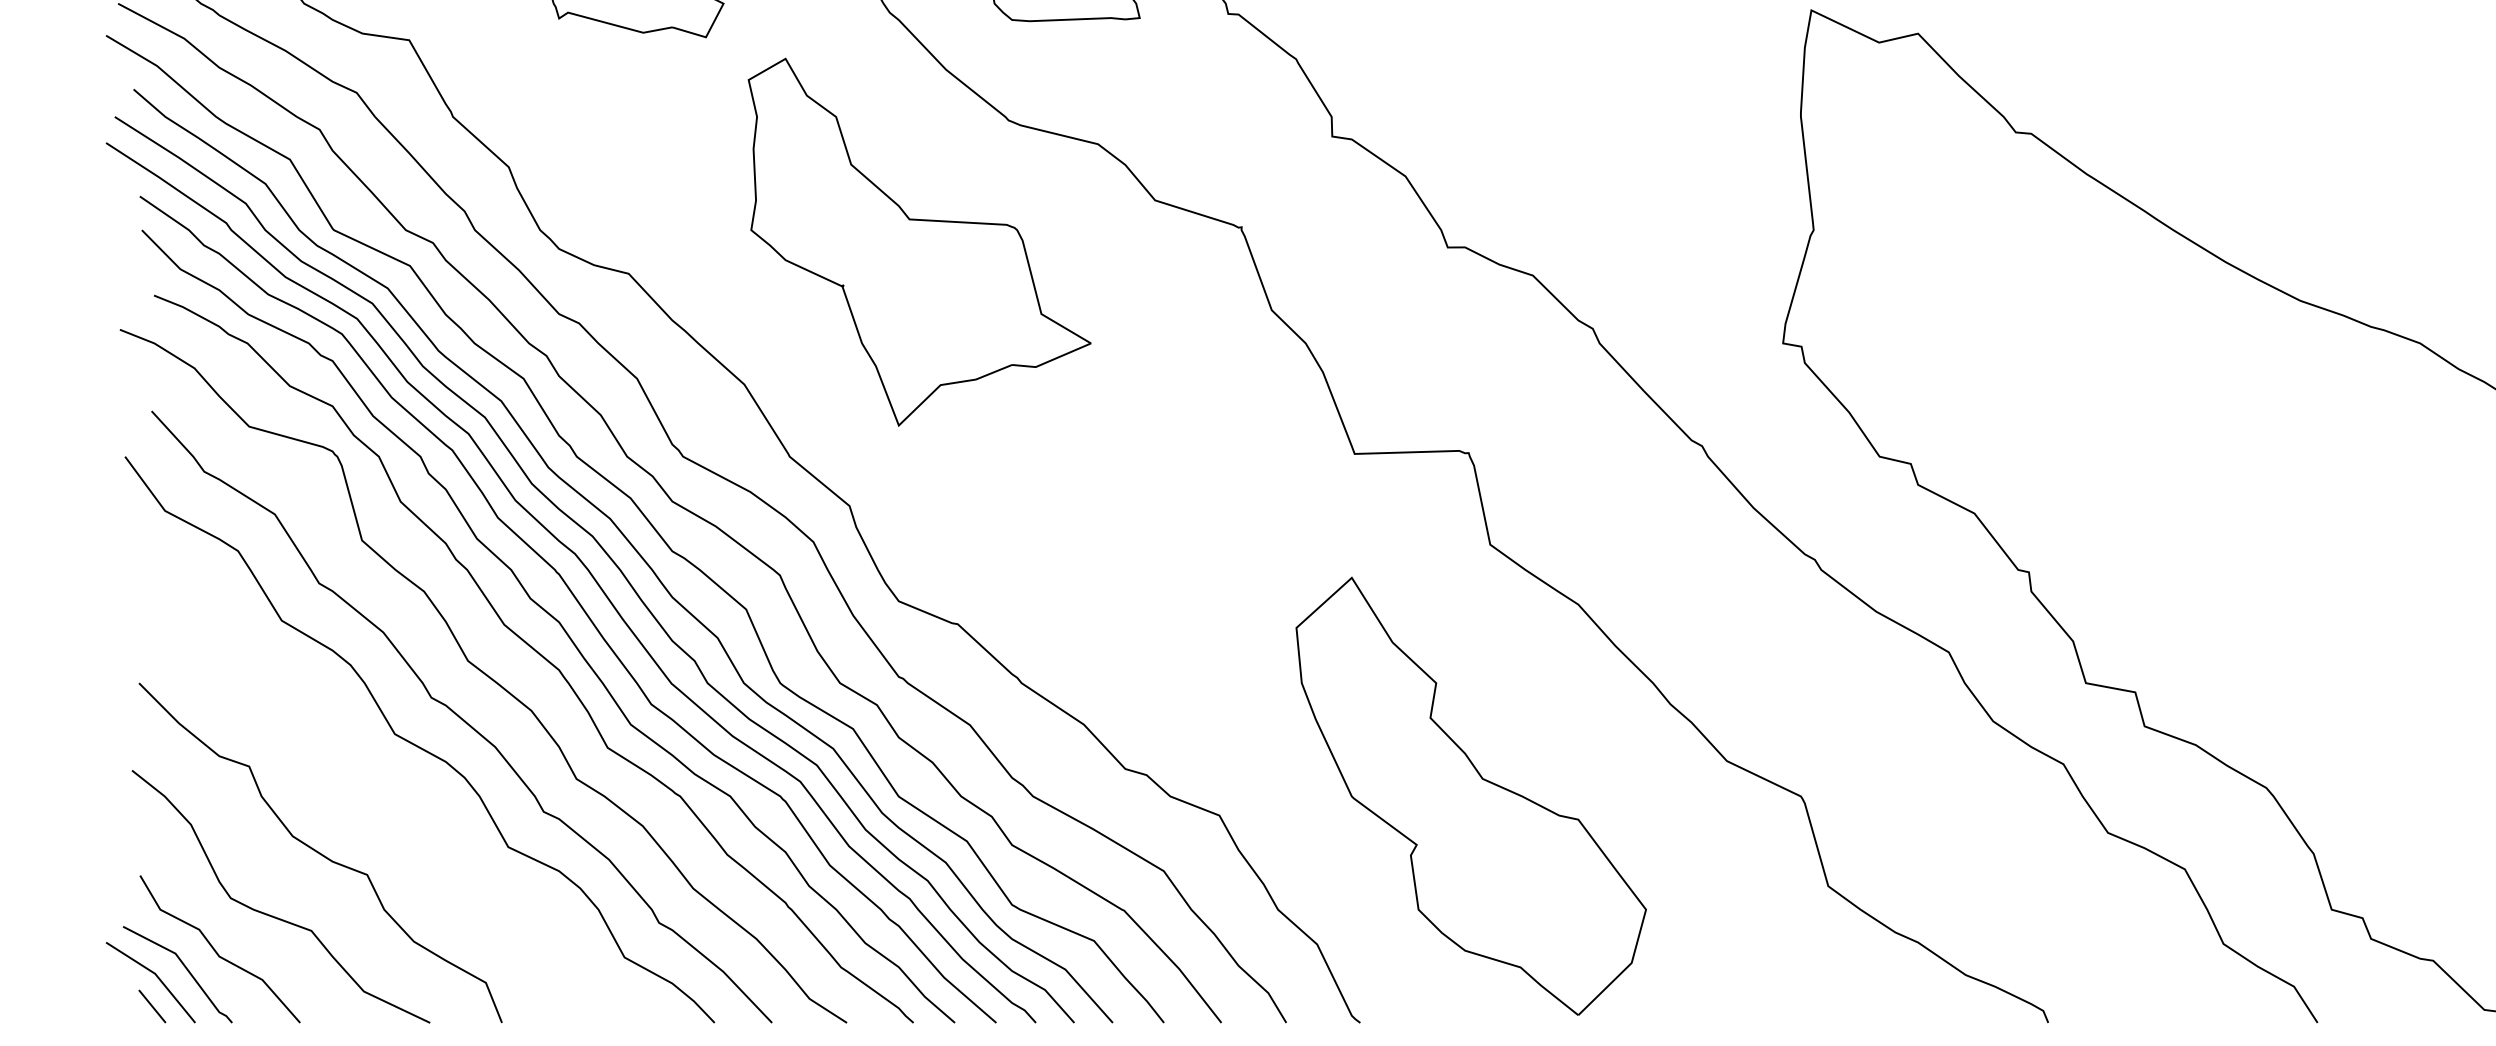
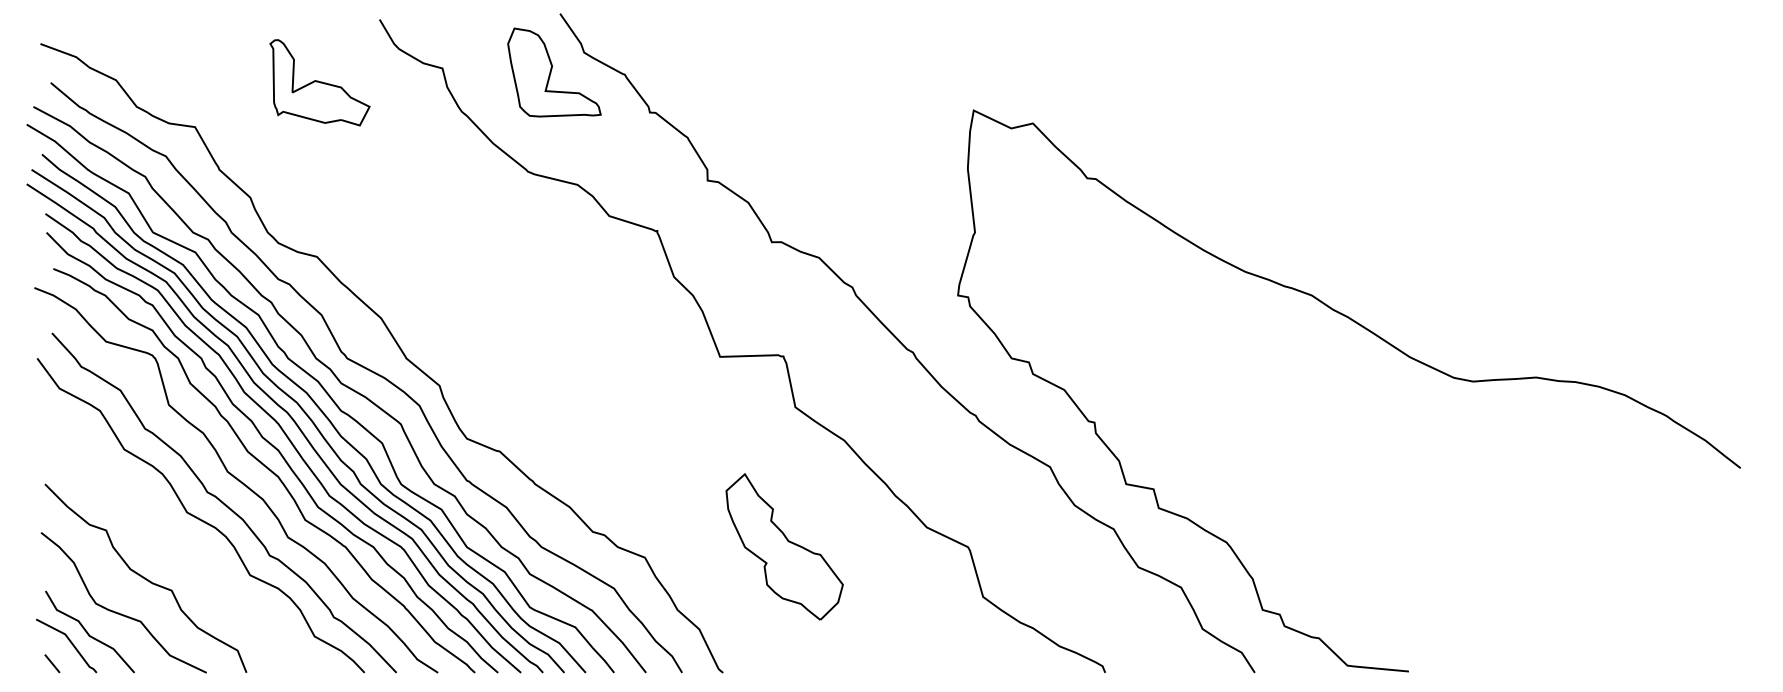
part: (919, 242) -> (478, 239), removed
part: (1470, 795) -> (784, 546), size x0.6
line: (157, 980) -> (55, 649), removed

